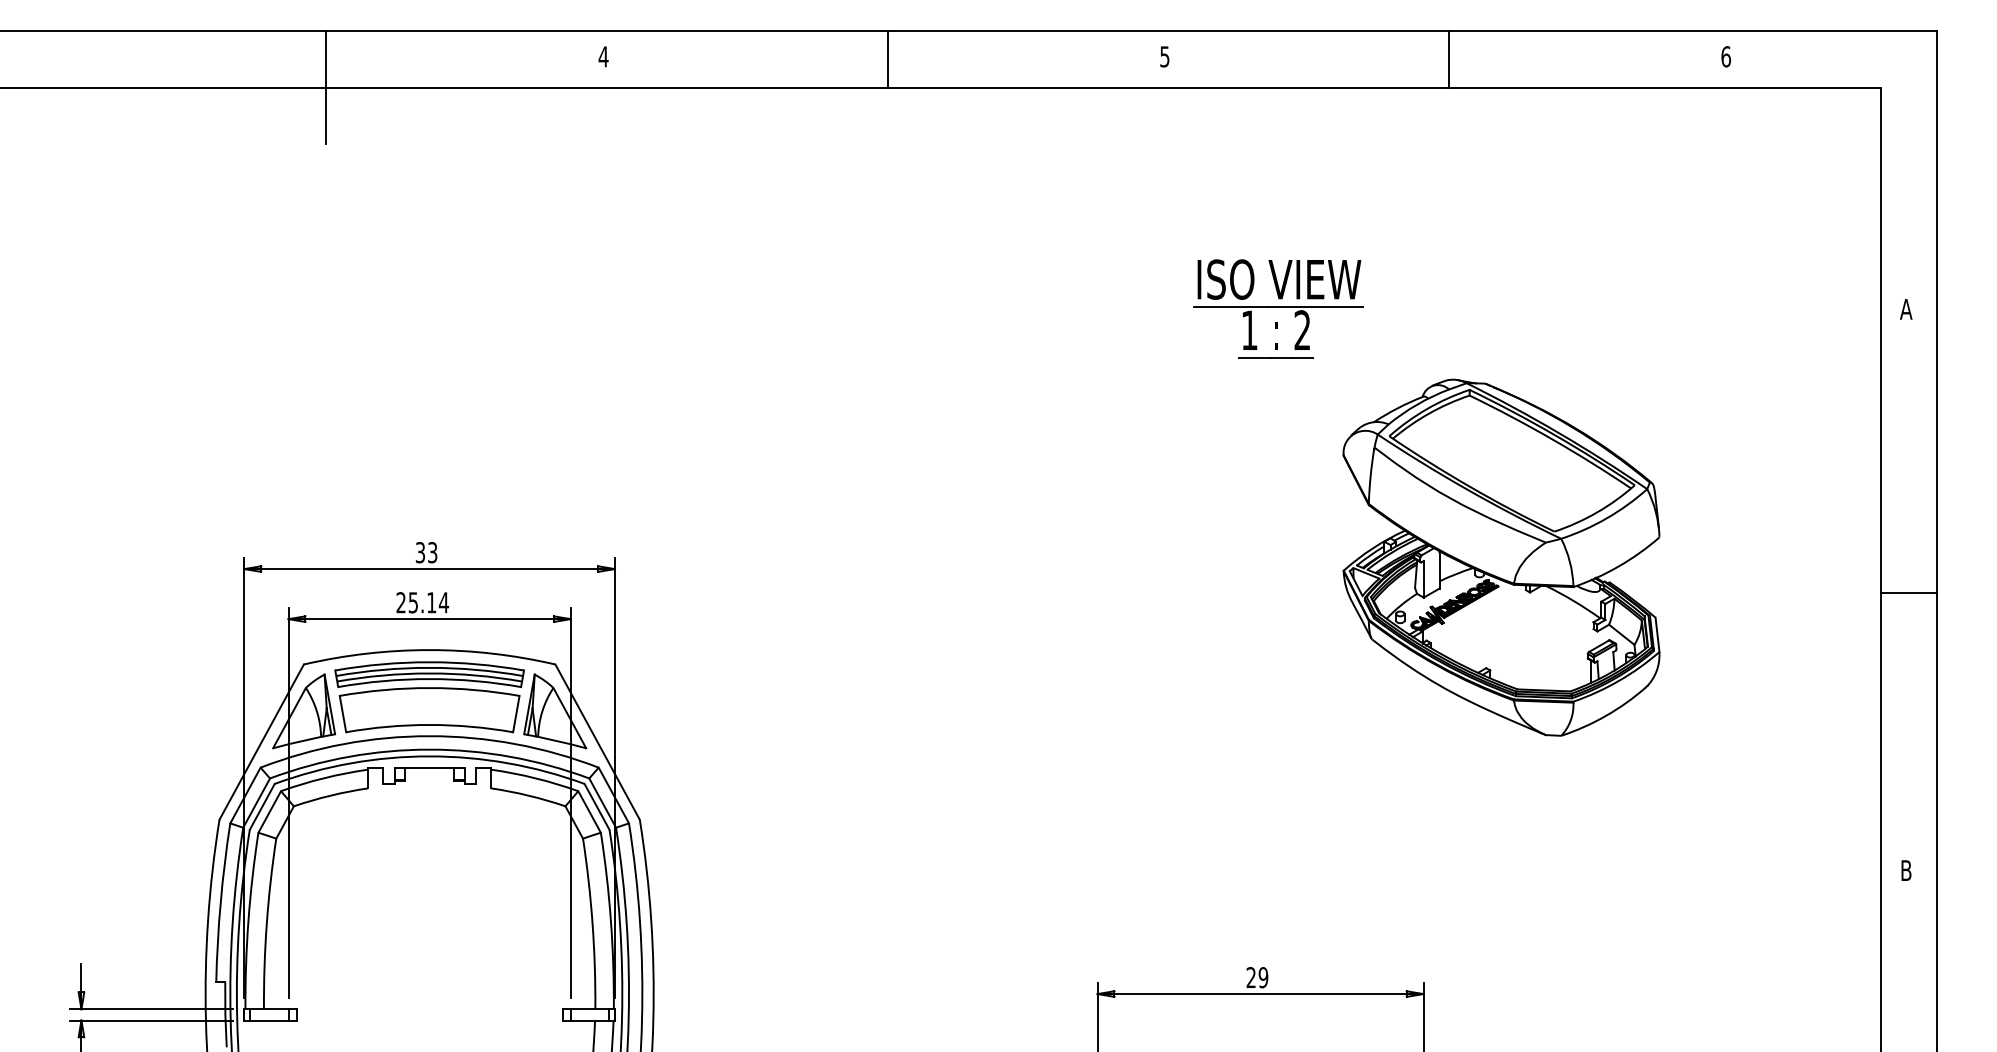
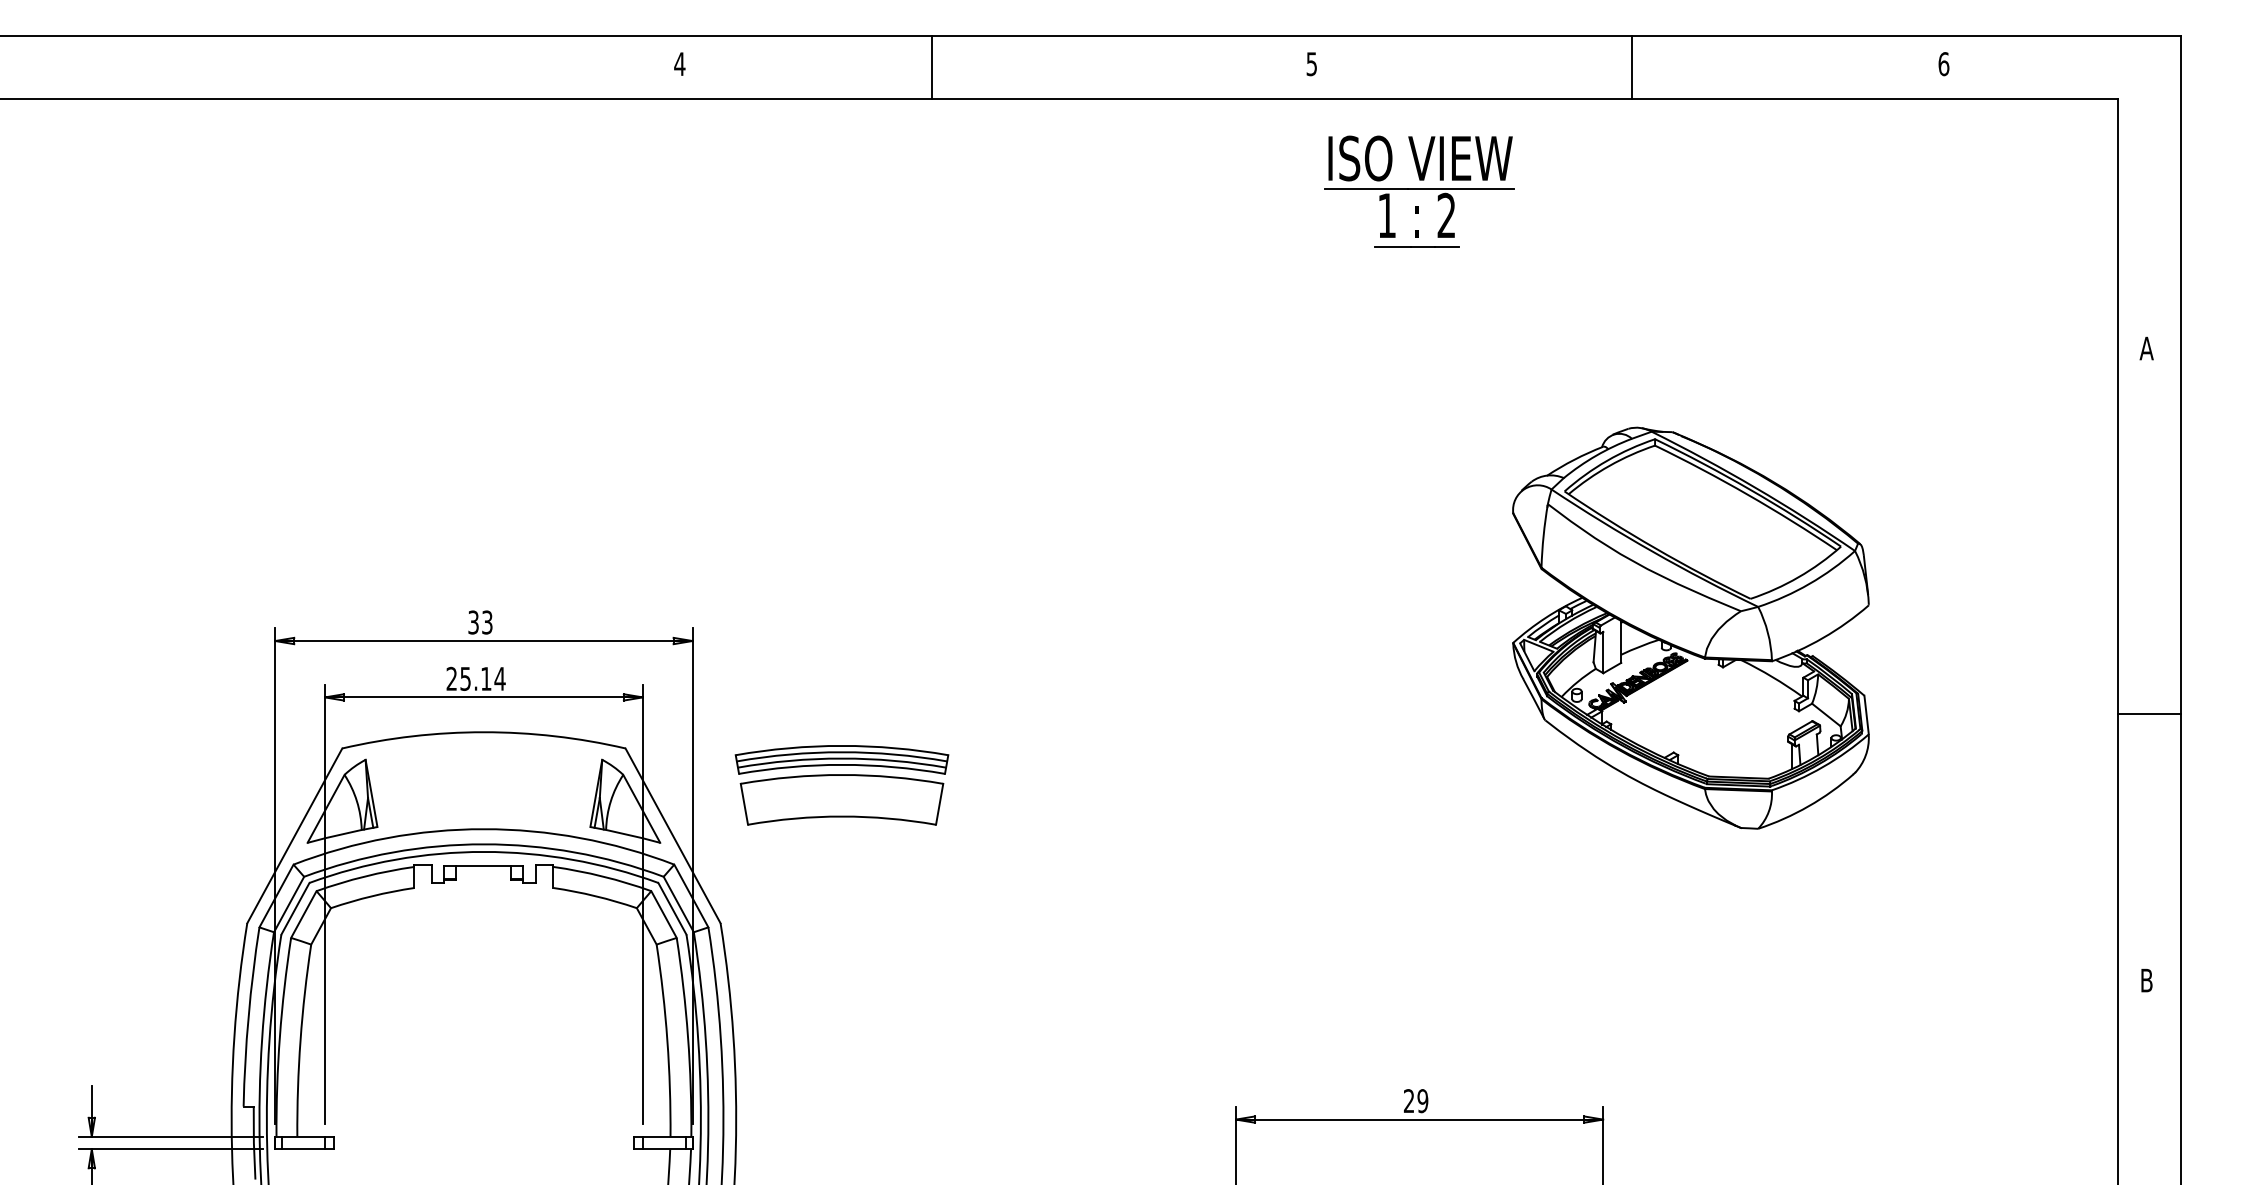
line: (887, 59) -> (931, 67), moved
line: (326, 87) -> (367, 98), removed
part: (1278, 308) -> (1419, 191), moved
line: (1908, 592) -> (2149, 713), moved
part: (429, 697) -> (841, 785), moved

